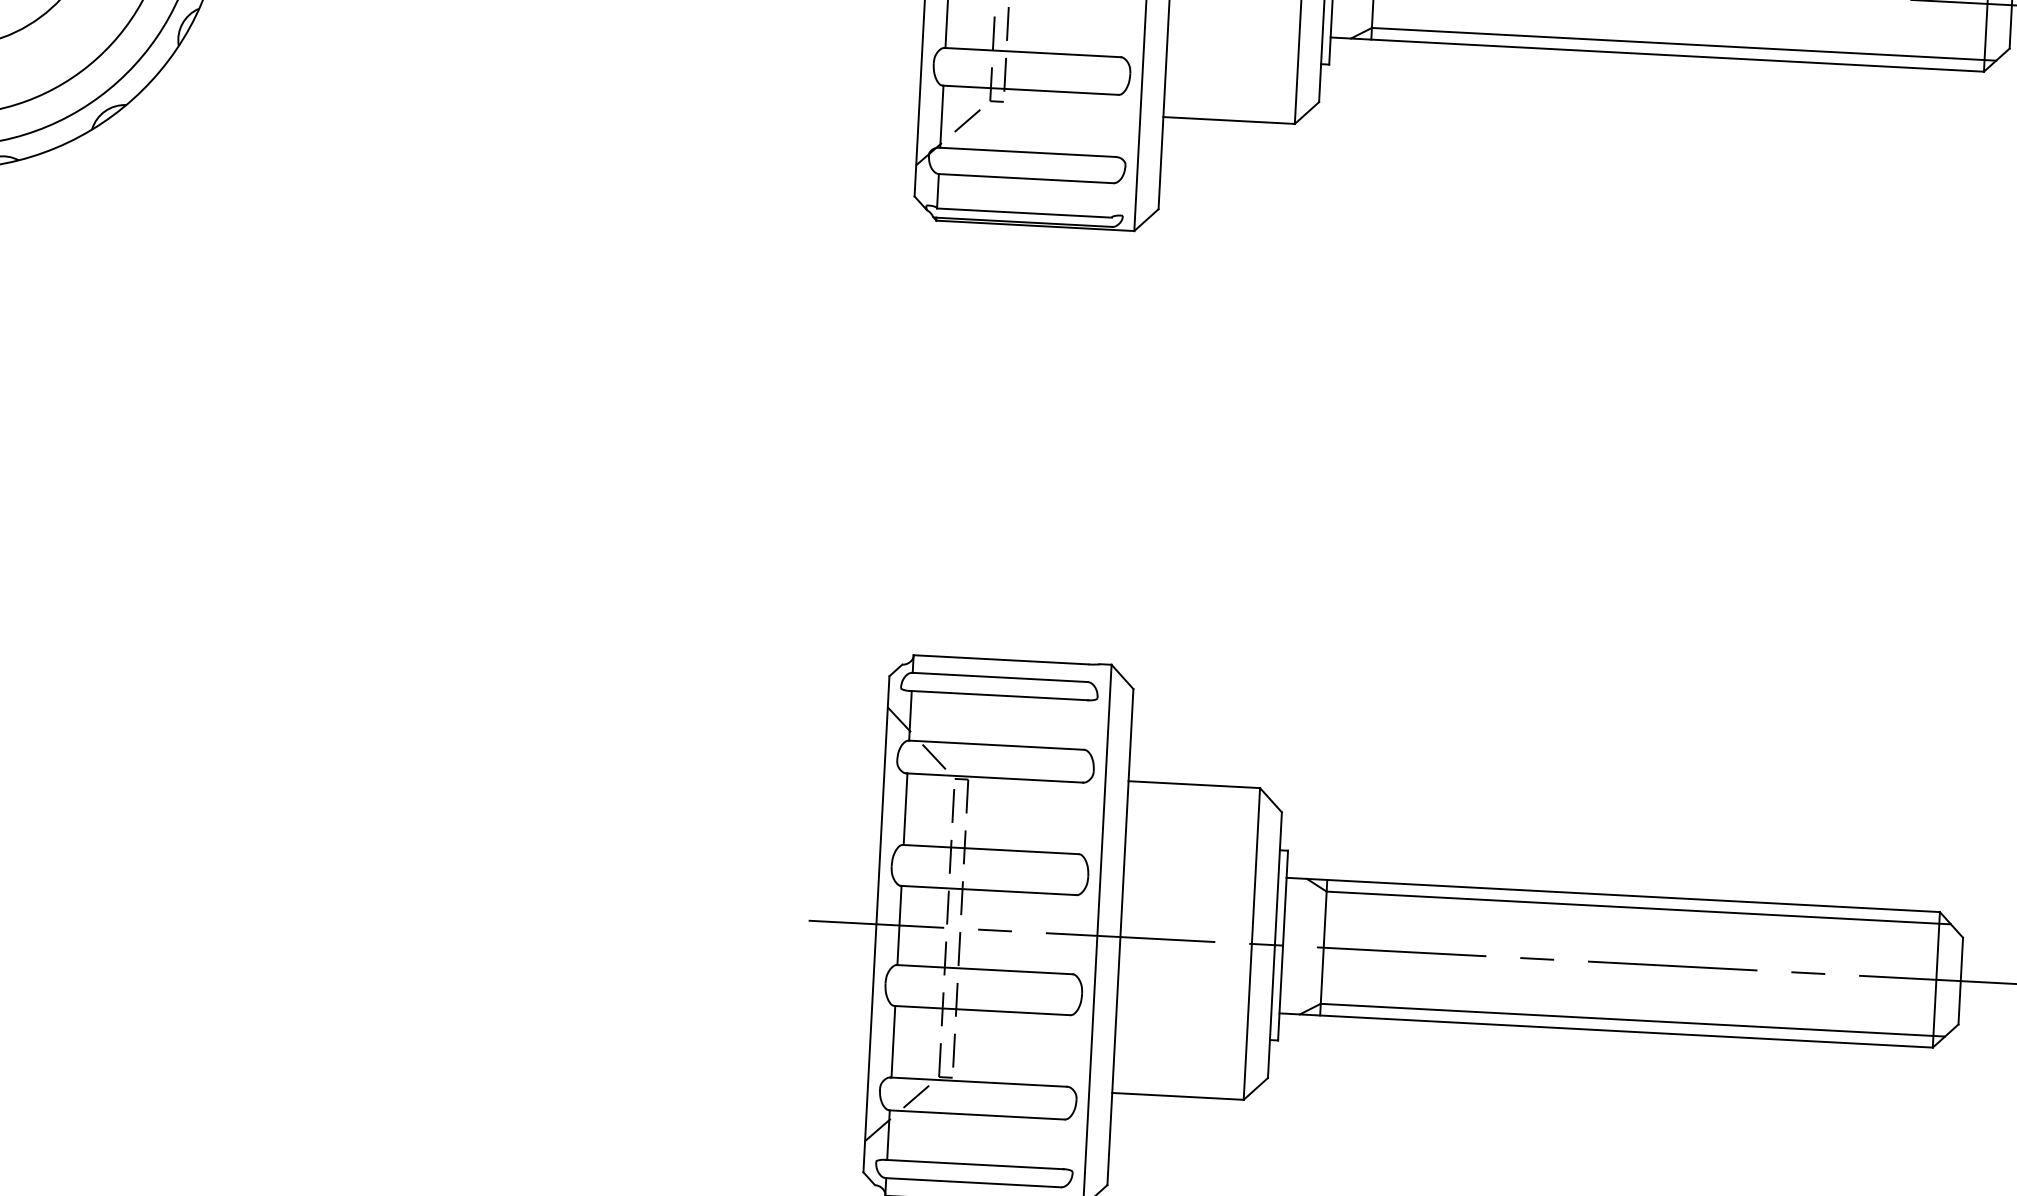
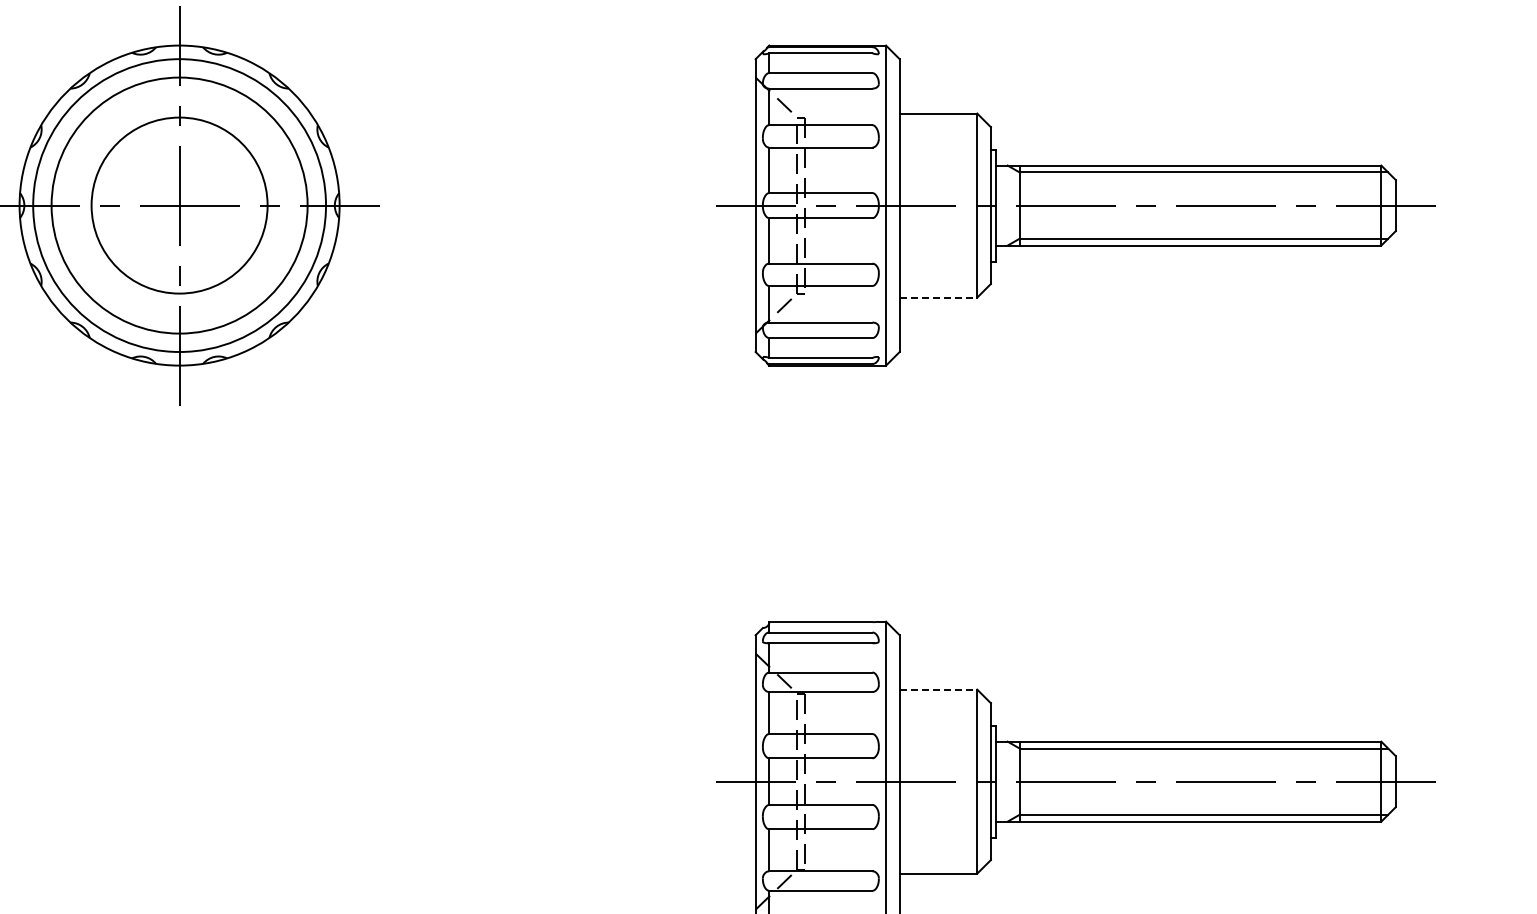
line: (1229, 120) -> (938, 297), solid -> dashed
line: (1194, 784) -> (938, 689), solid -> dashed

